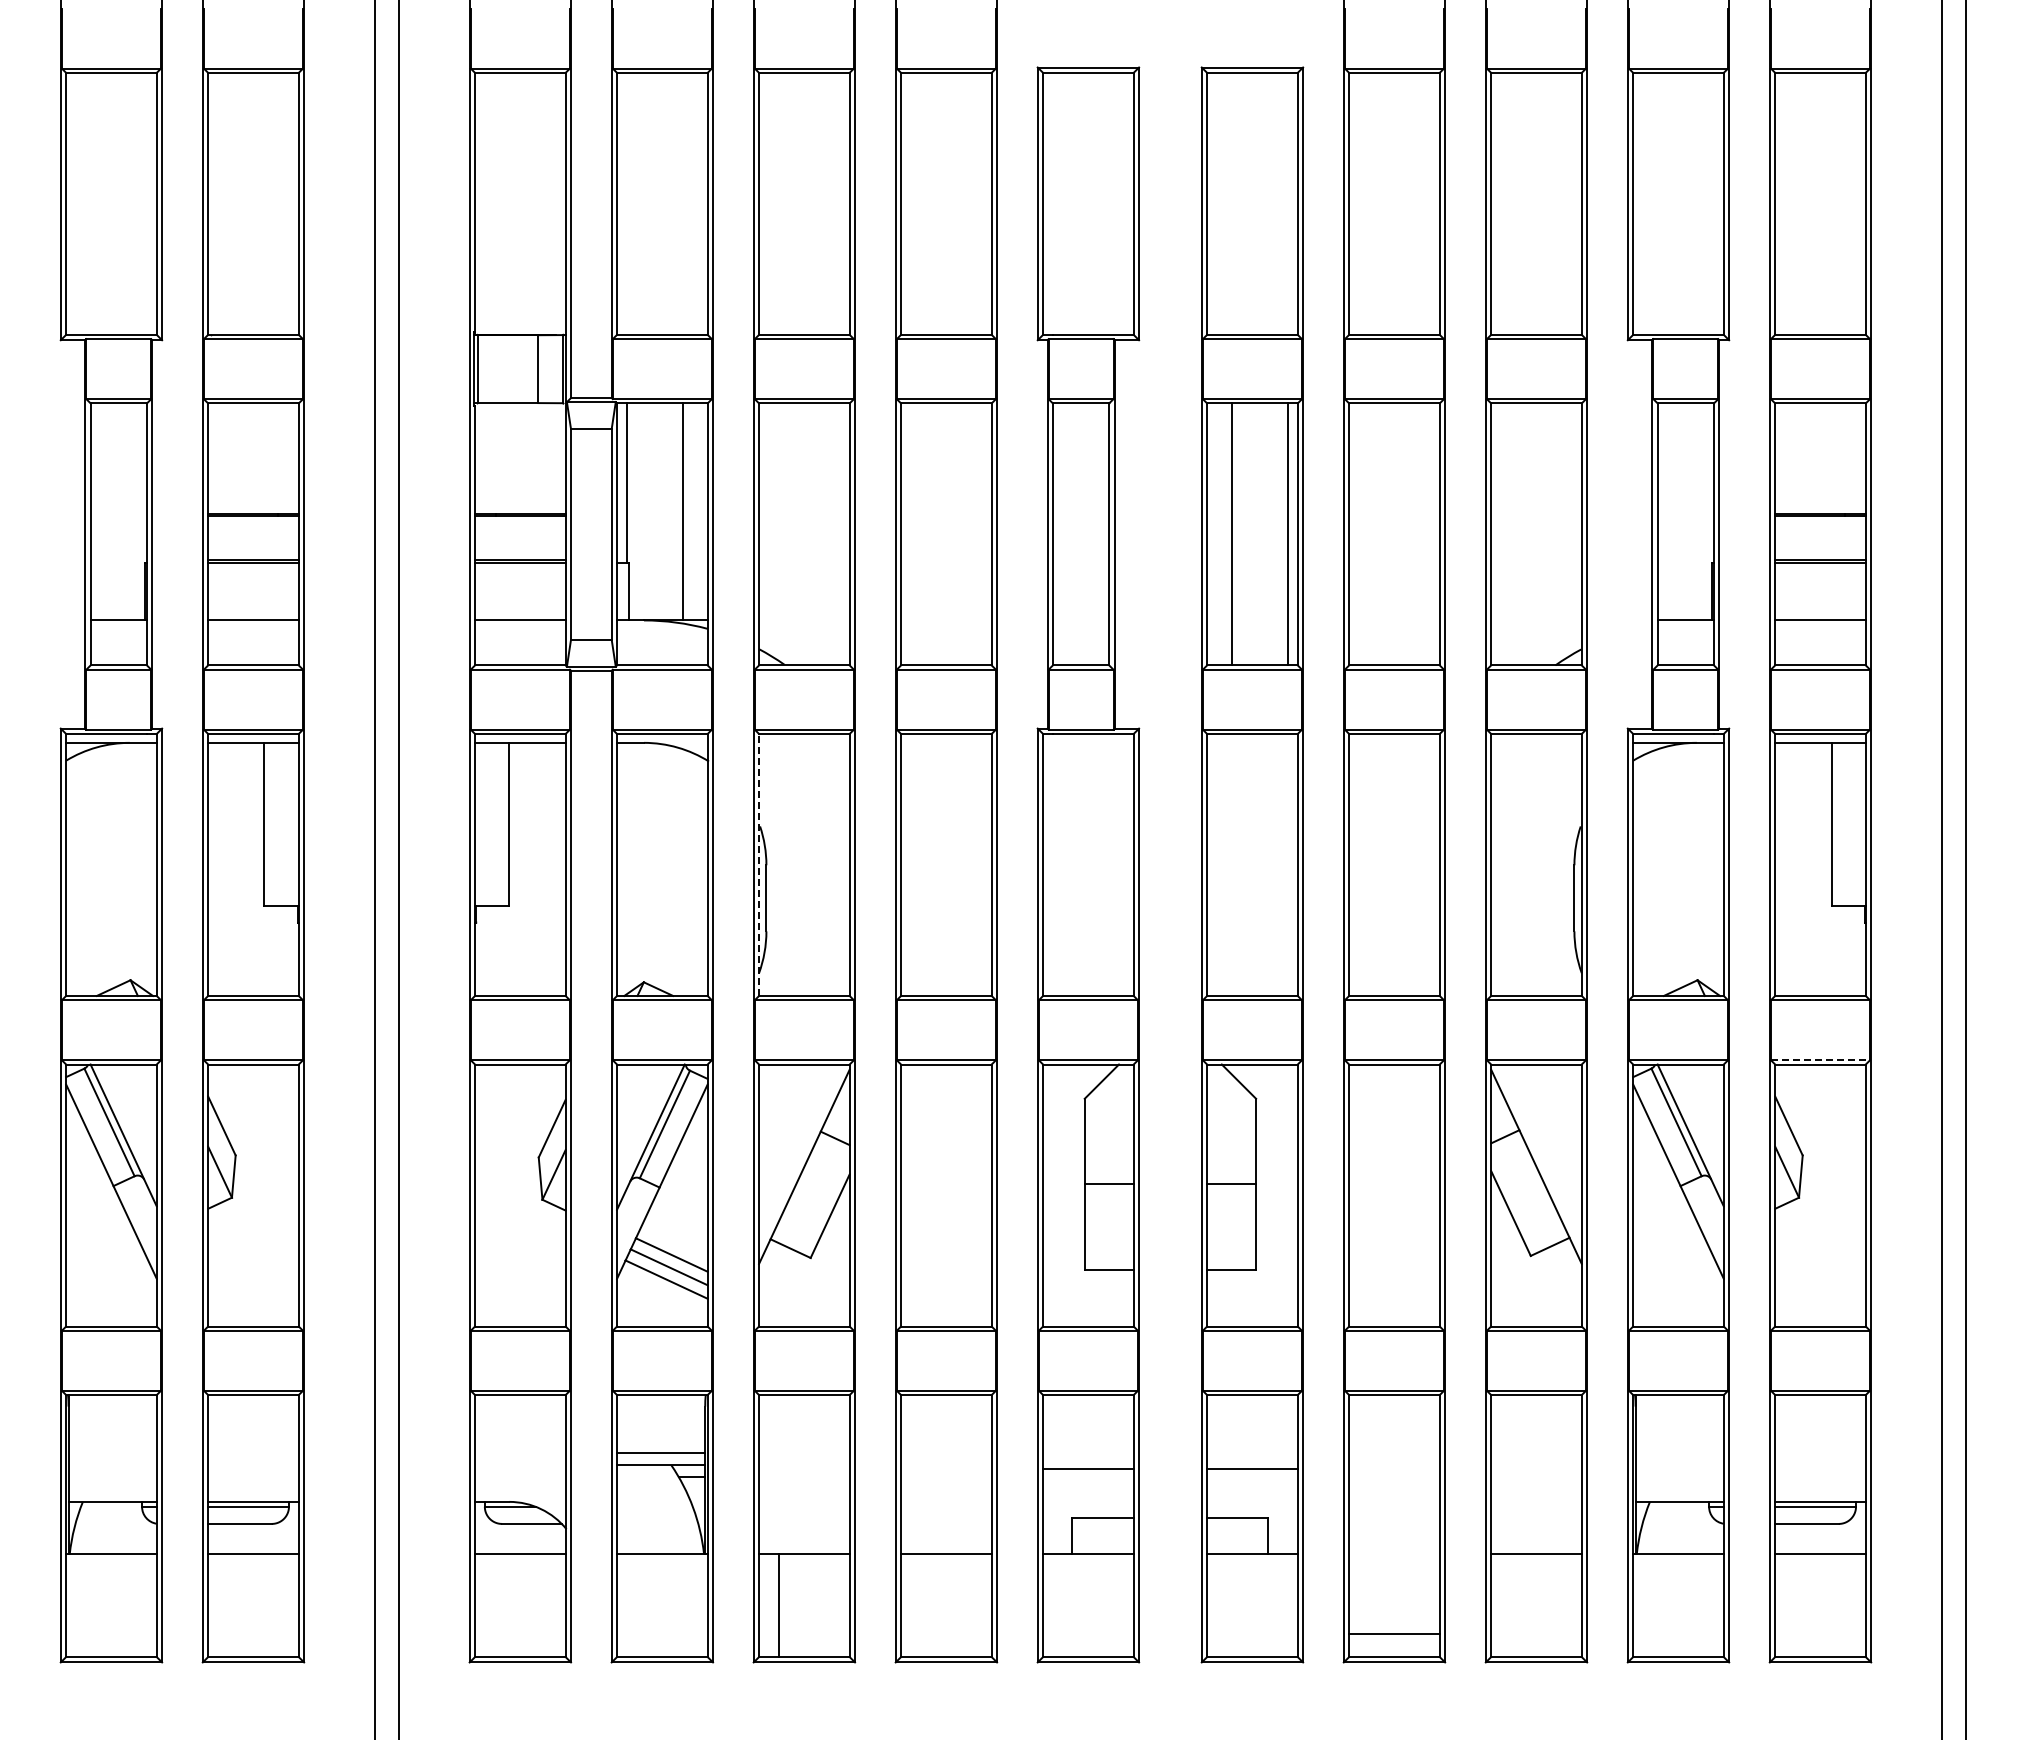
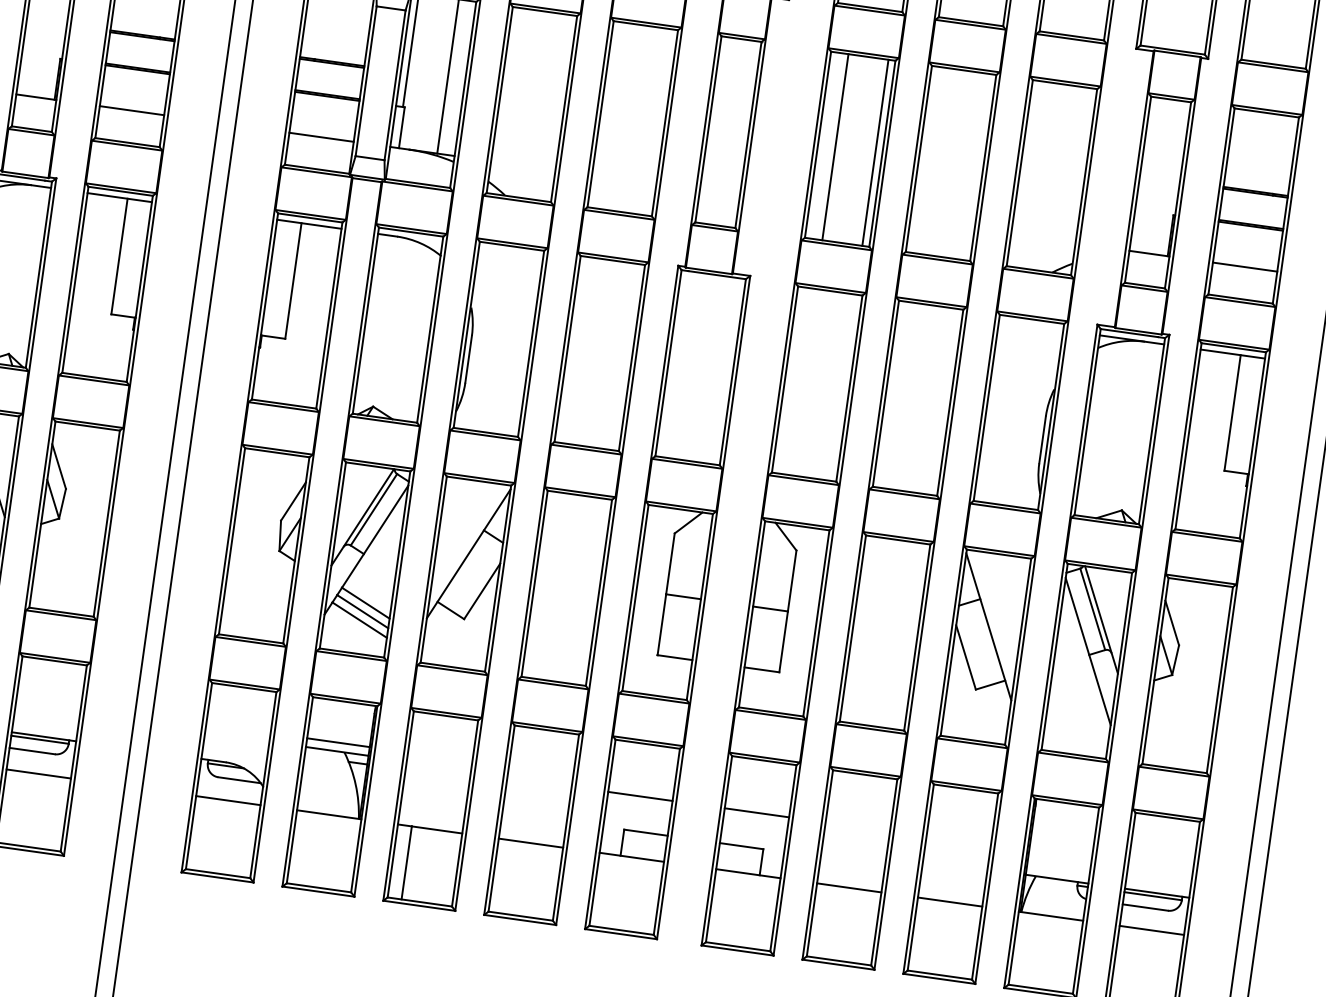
line: (759, 864) -> (467, 334), dashed -> solid
line: (1820, 1060) -> (1201, 579), dashed -> solid
line: (1394, 1634) -> (849, 888), moved

